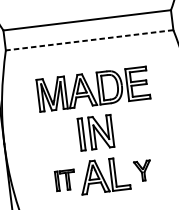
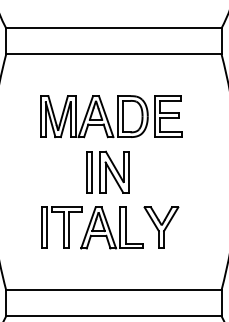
line: (89, 40) -> (113, 54), dashed -> solid
part: (143, 170) -> (161, 227), size x1.67
part: (65, 180) -> (61, 227), size x1.67

